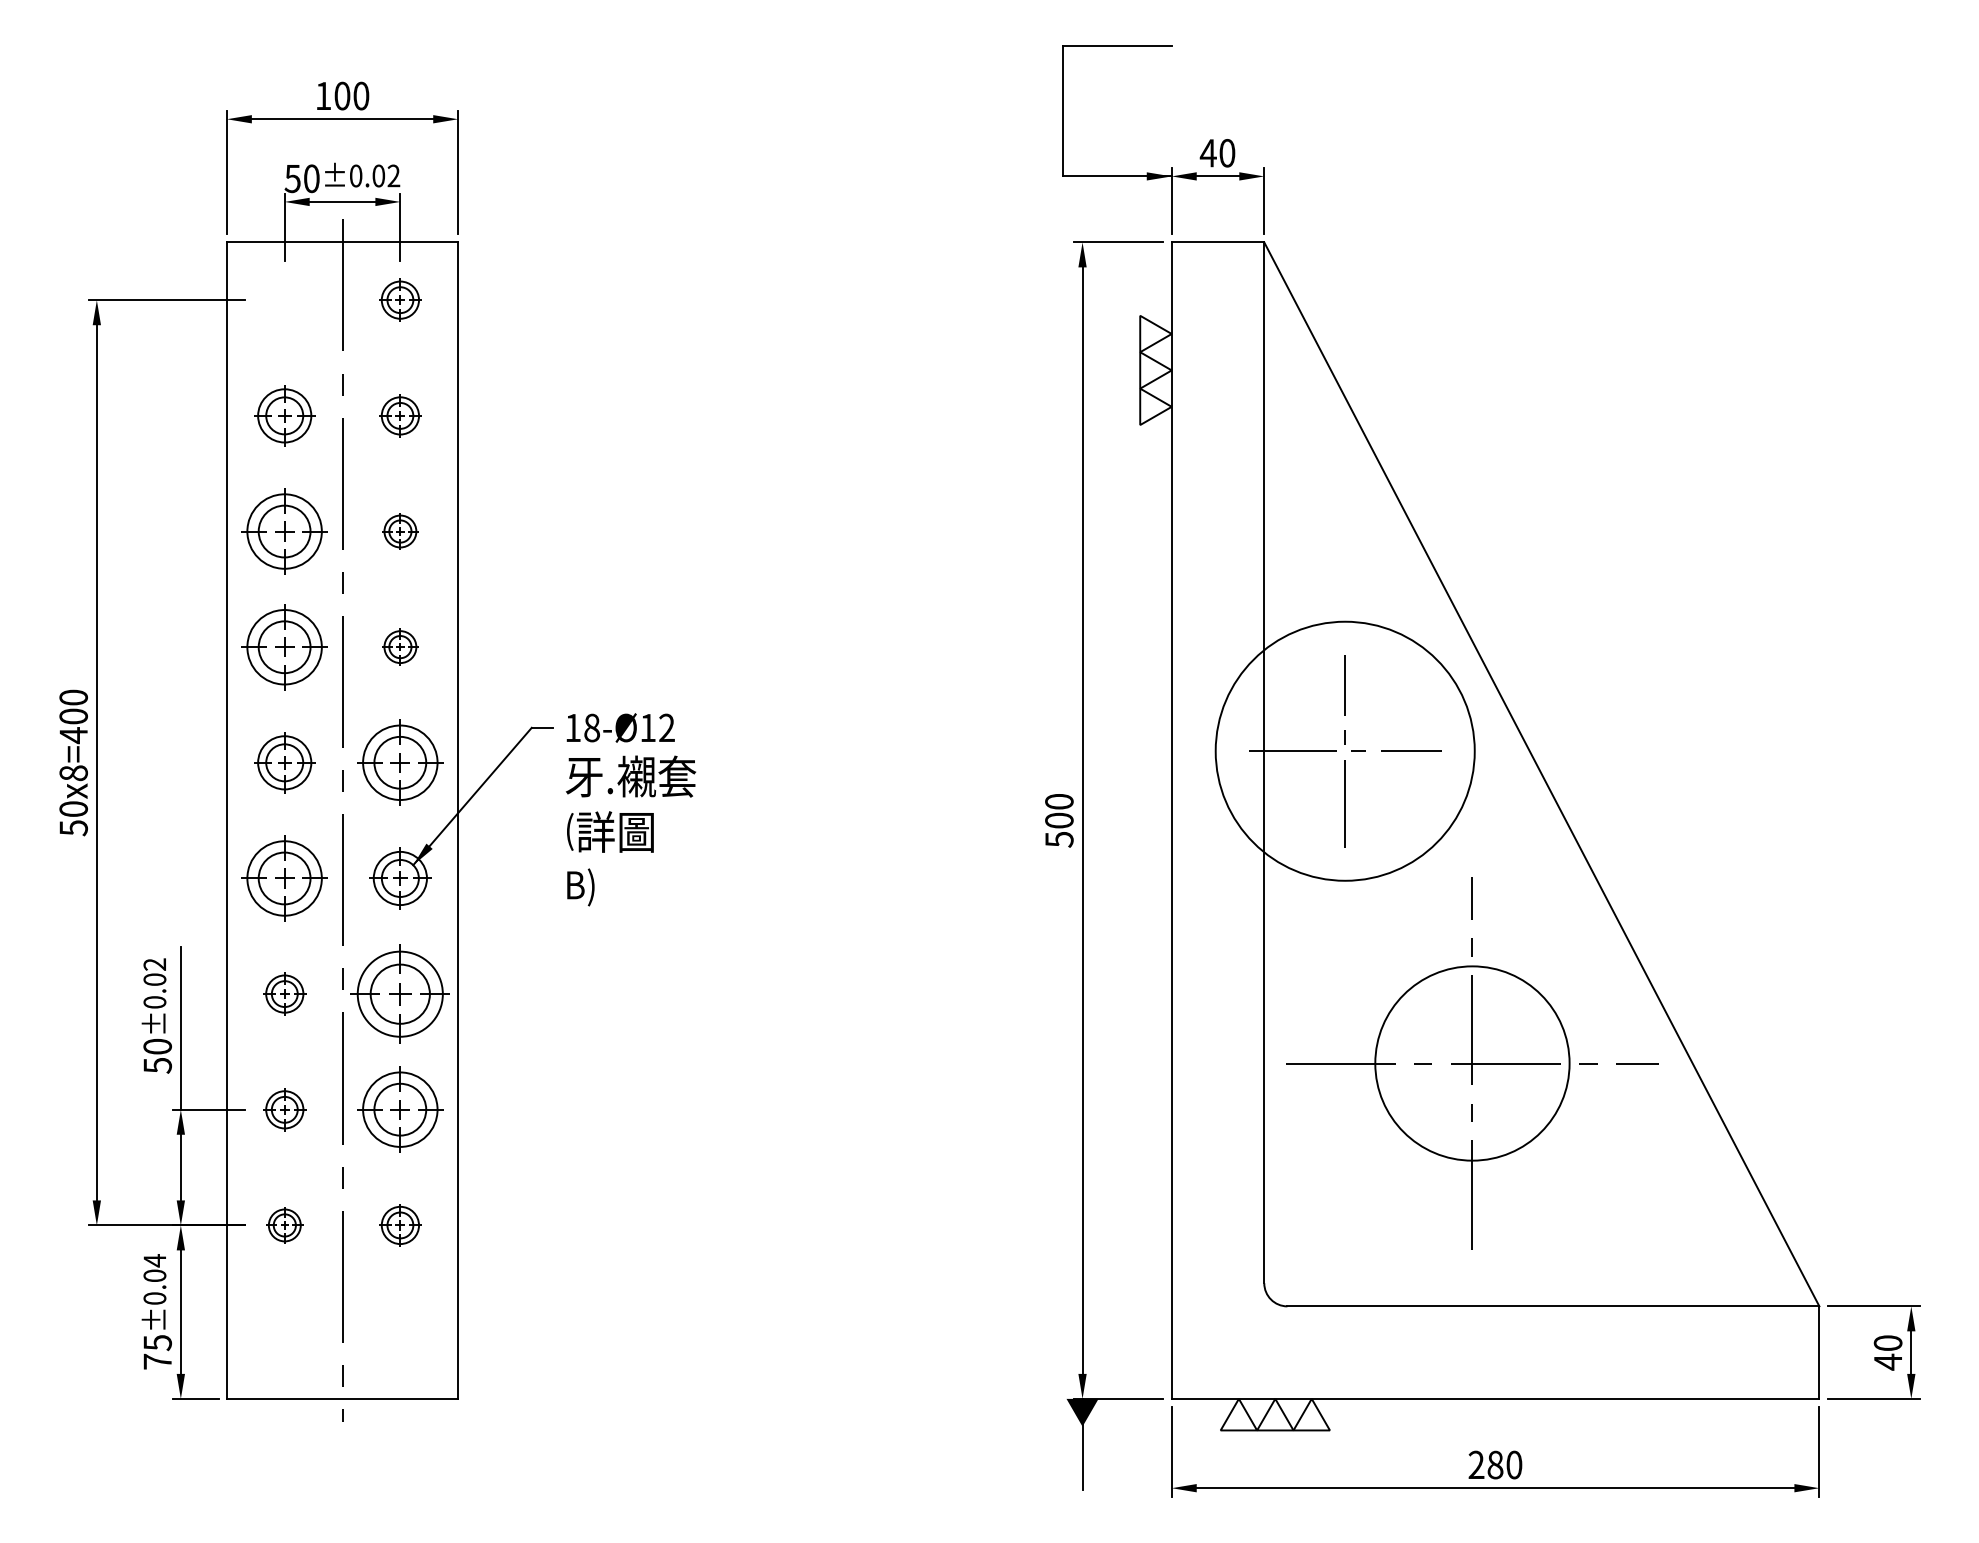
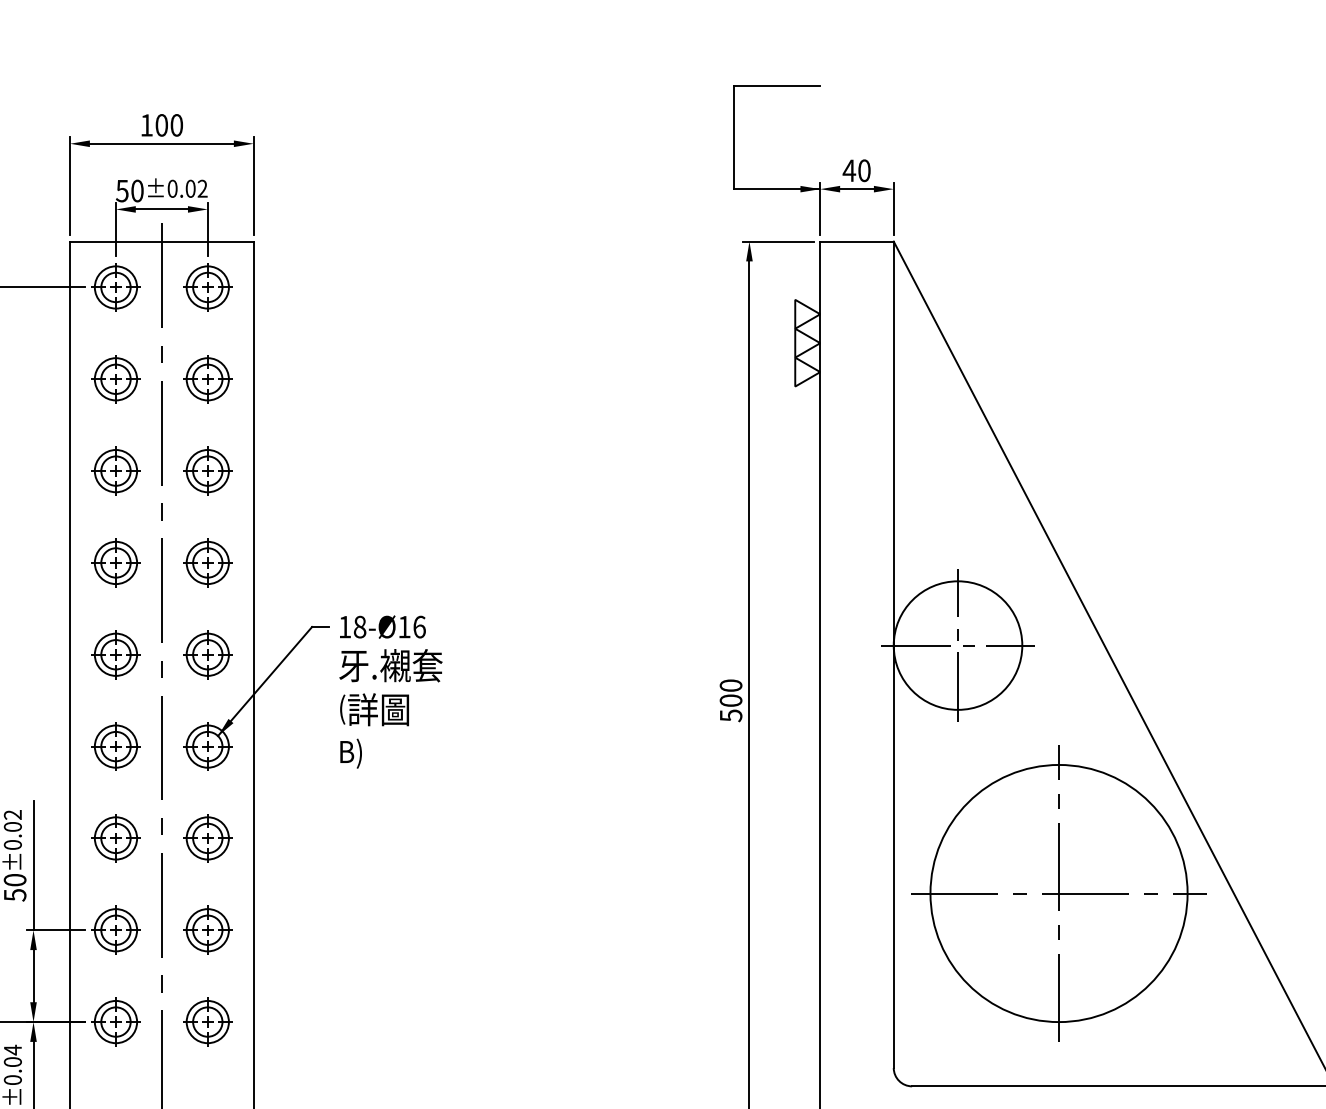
part: (284, 299) -> (115, 286), added
part: (400, 299) -> (207, 286), size x1.43
part: (400, 415) -> (207, 378), size x1.43
part: (284, 531) -> (115, 471), size x0.71
part: (400, 531) -> (207, 471), size x1.67
part: (284, 646) -> (115, 562), size x0.71
part: (400, 646) -> (207, 562), size x1.67
text: (667, 727) -> (419, 626), 18-Ø12 -> 18-Ø16
circle: (1345, 751) -> (958, 645), size x0.62
part: (400, 762) -> (207, 654), size x0.71
part: (284, 878) -> (115, 746), size x0.71
part: (284, 993) -> (115, 837), size x1.43
part: (400, 993) -> (207, 837), size x0.62
circle: (1472, 1063) -> (1059, 893), size x1.67
part: (284, 1109) -> (115, 930), size x1.43
part: (400, 1109) -> (207, 930), size x0.71
part: (284, 1225) -> (115, 1022), size x1.67
part: (400, 1225) -> (207, 1022), size x1.43

